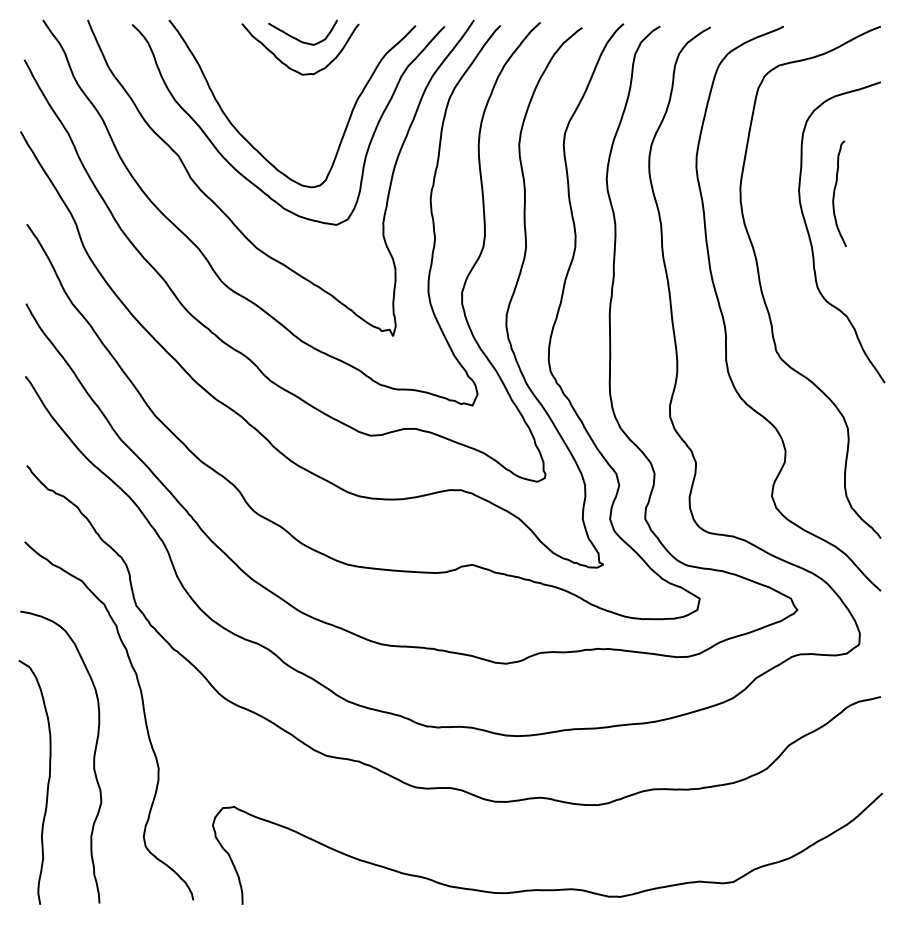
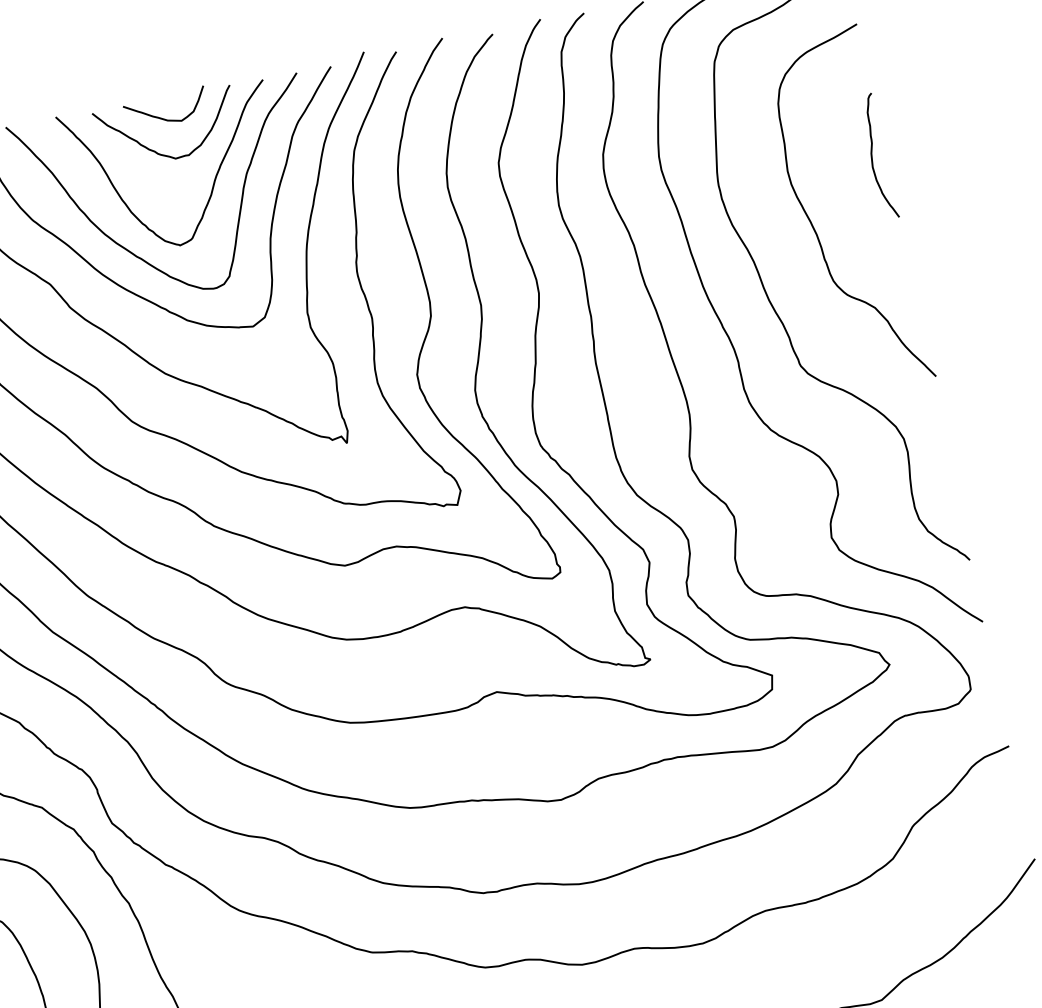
curve: (329, 99) -> (213, 180), added
curve: (835, 191) -> (873, 154), moved

